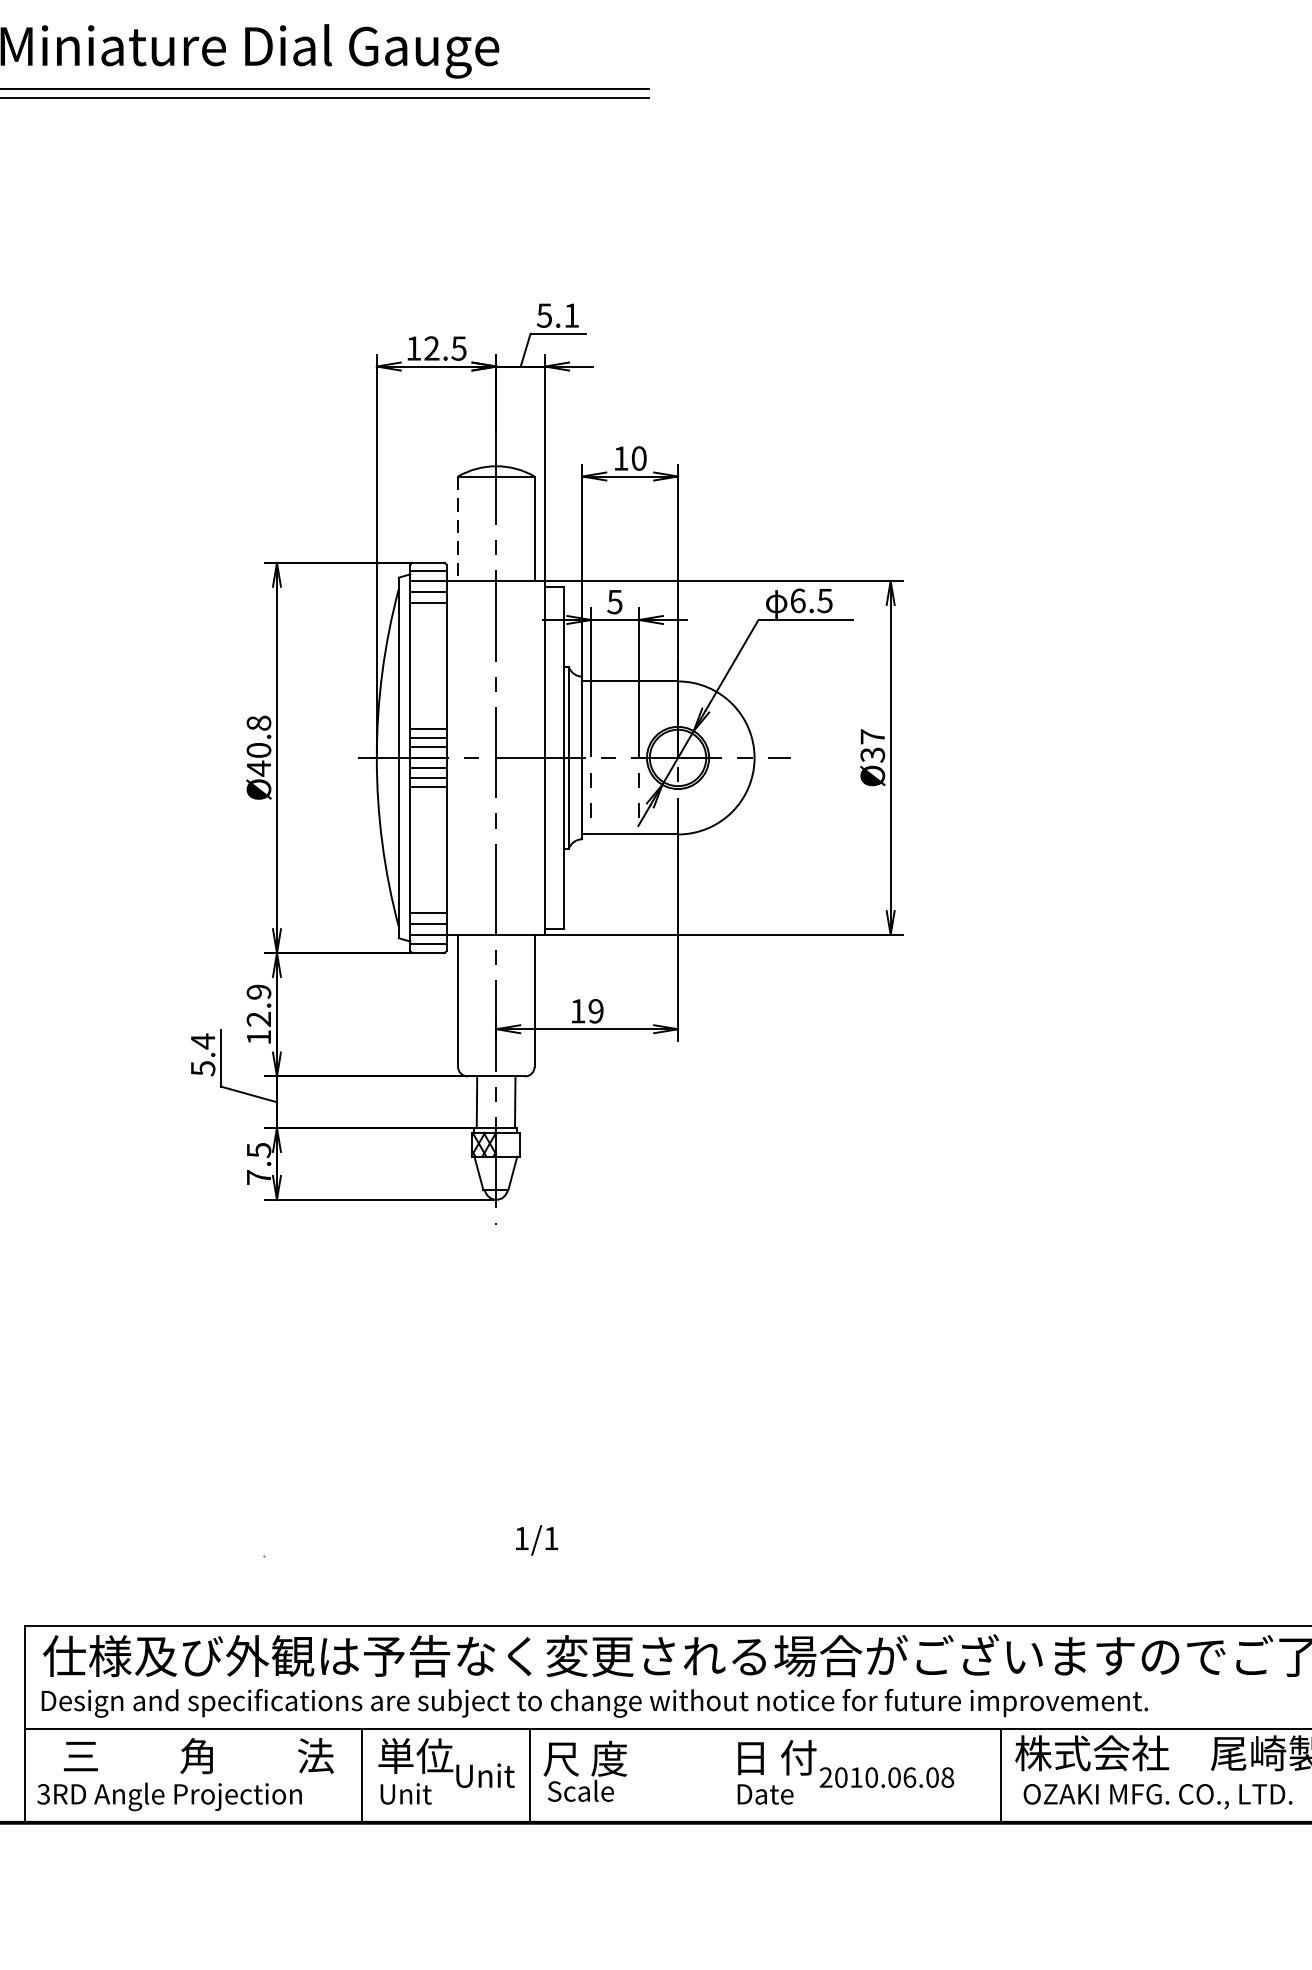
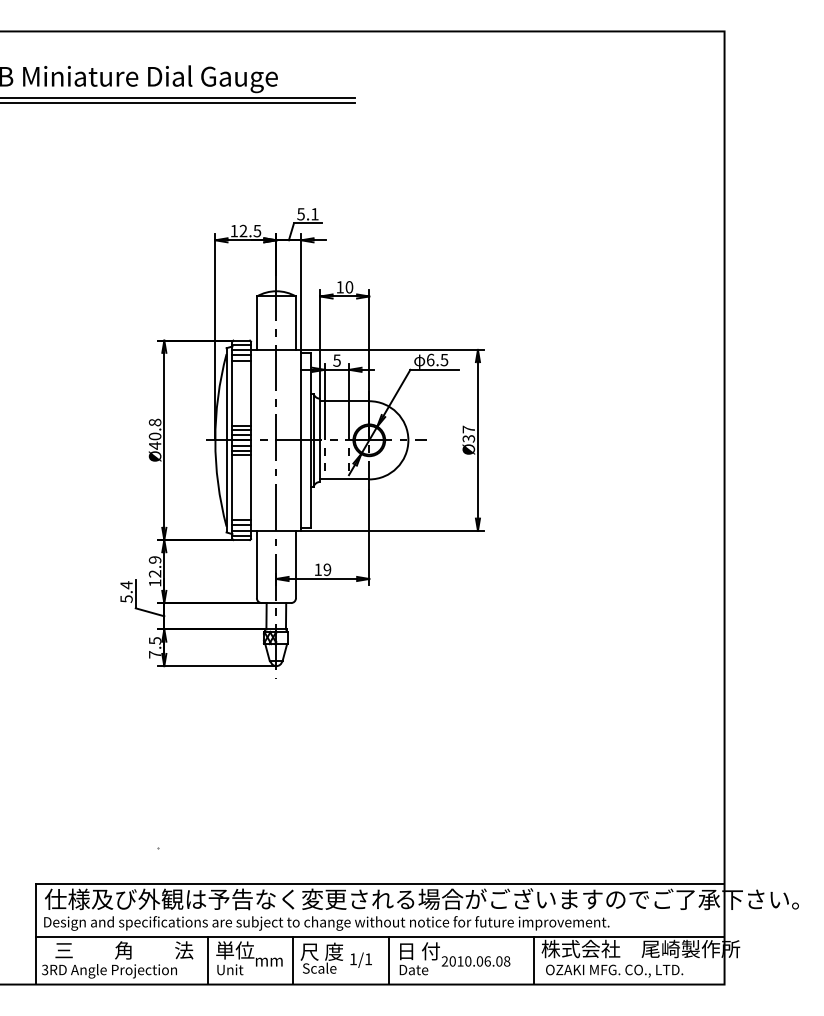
line: (457, 529) -> (256, 323), dashed -> solid
text: (535, 1539) -> (360, 959), moved
line: (715, 1773) -> (388, 959), added
text: (484, 1775) -> (270, 960), Unit -> mm

